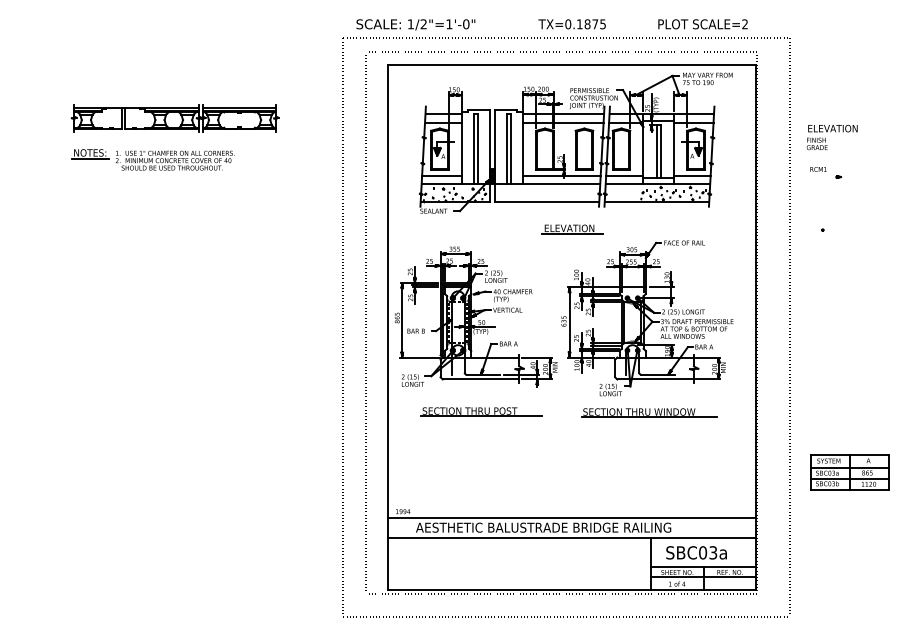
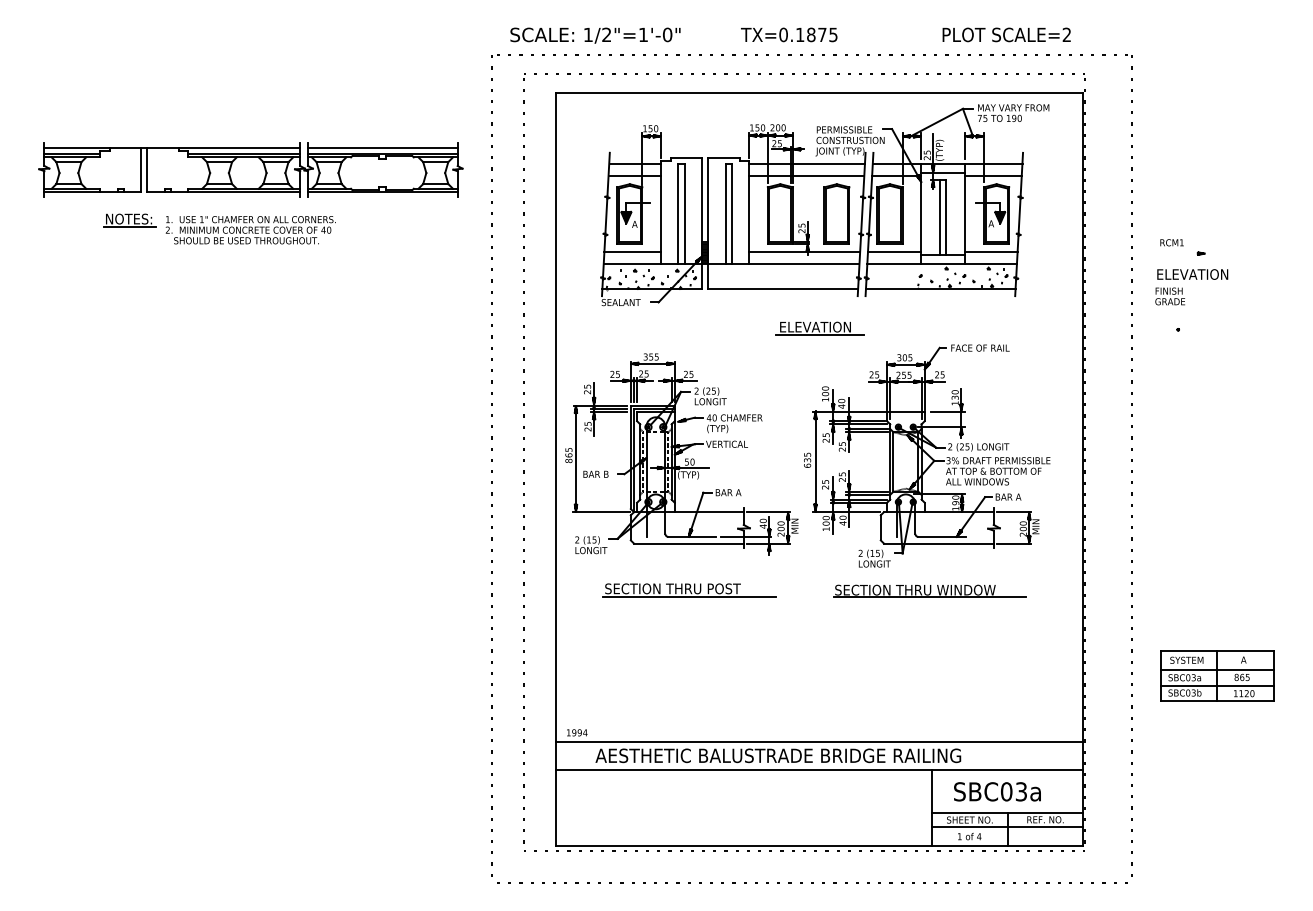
text: (571, 24) -> (788, 35), moved
part: (175, 118) -> (251, 169), size x1.43
text: (831, 137) -> (1190, 287), moved

